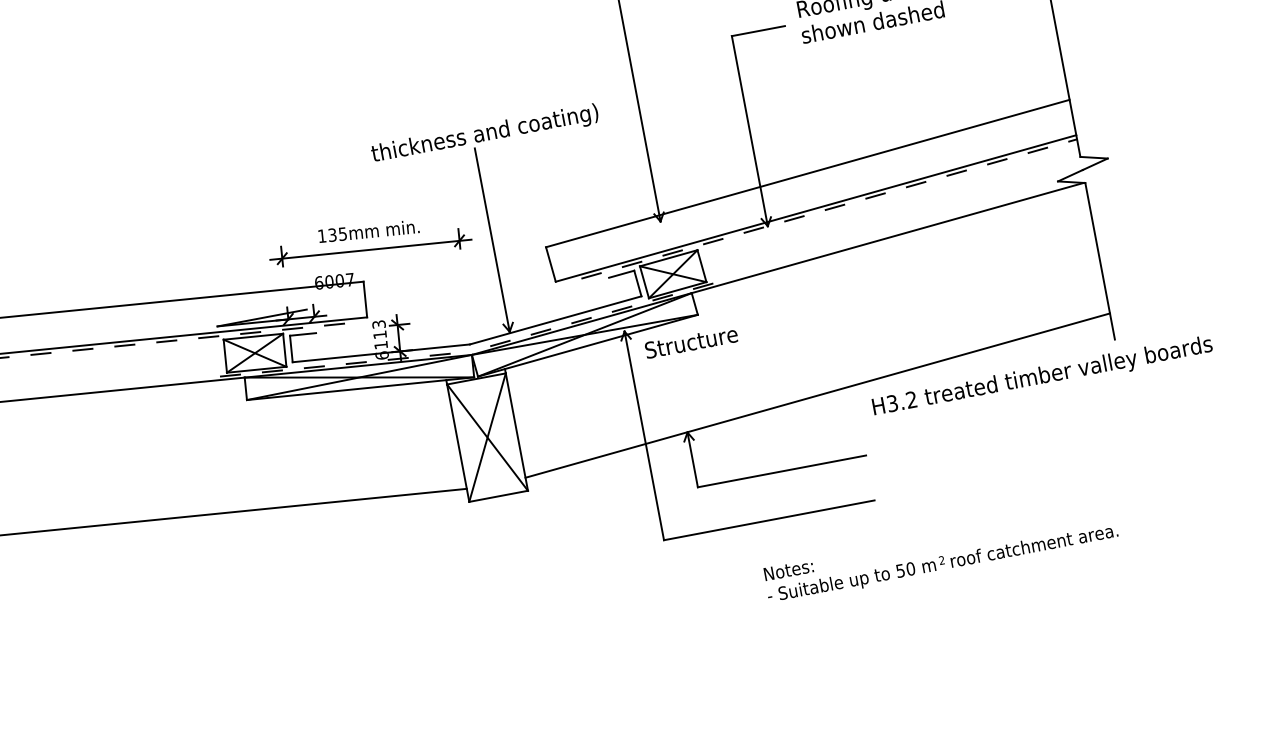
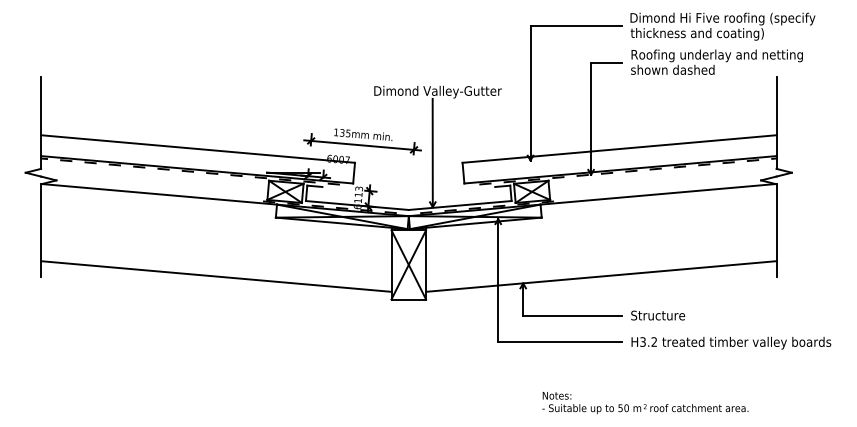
text: (484, 133) -> (439, 91), thickness and coating) -> Dimond Valley-Gutter
text: (692, 342) -> (658, 315), moved
text: (1042, 375) -> (731, 342), moved
text: (941, 554) -> (645, 403), moved

